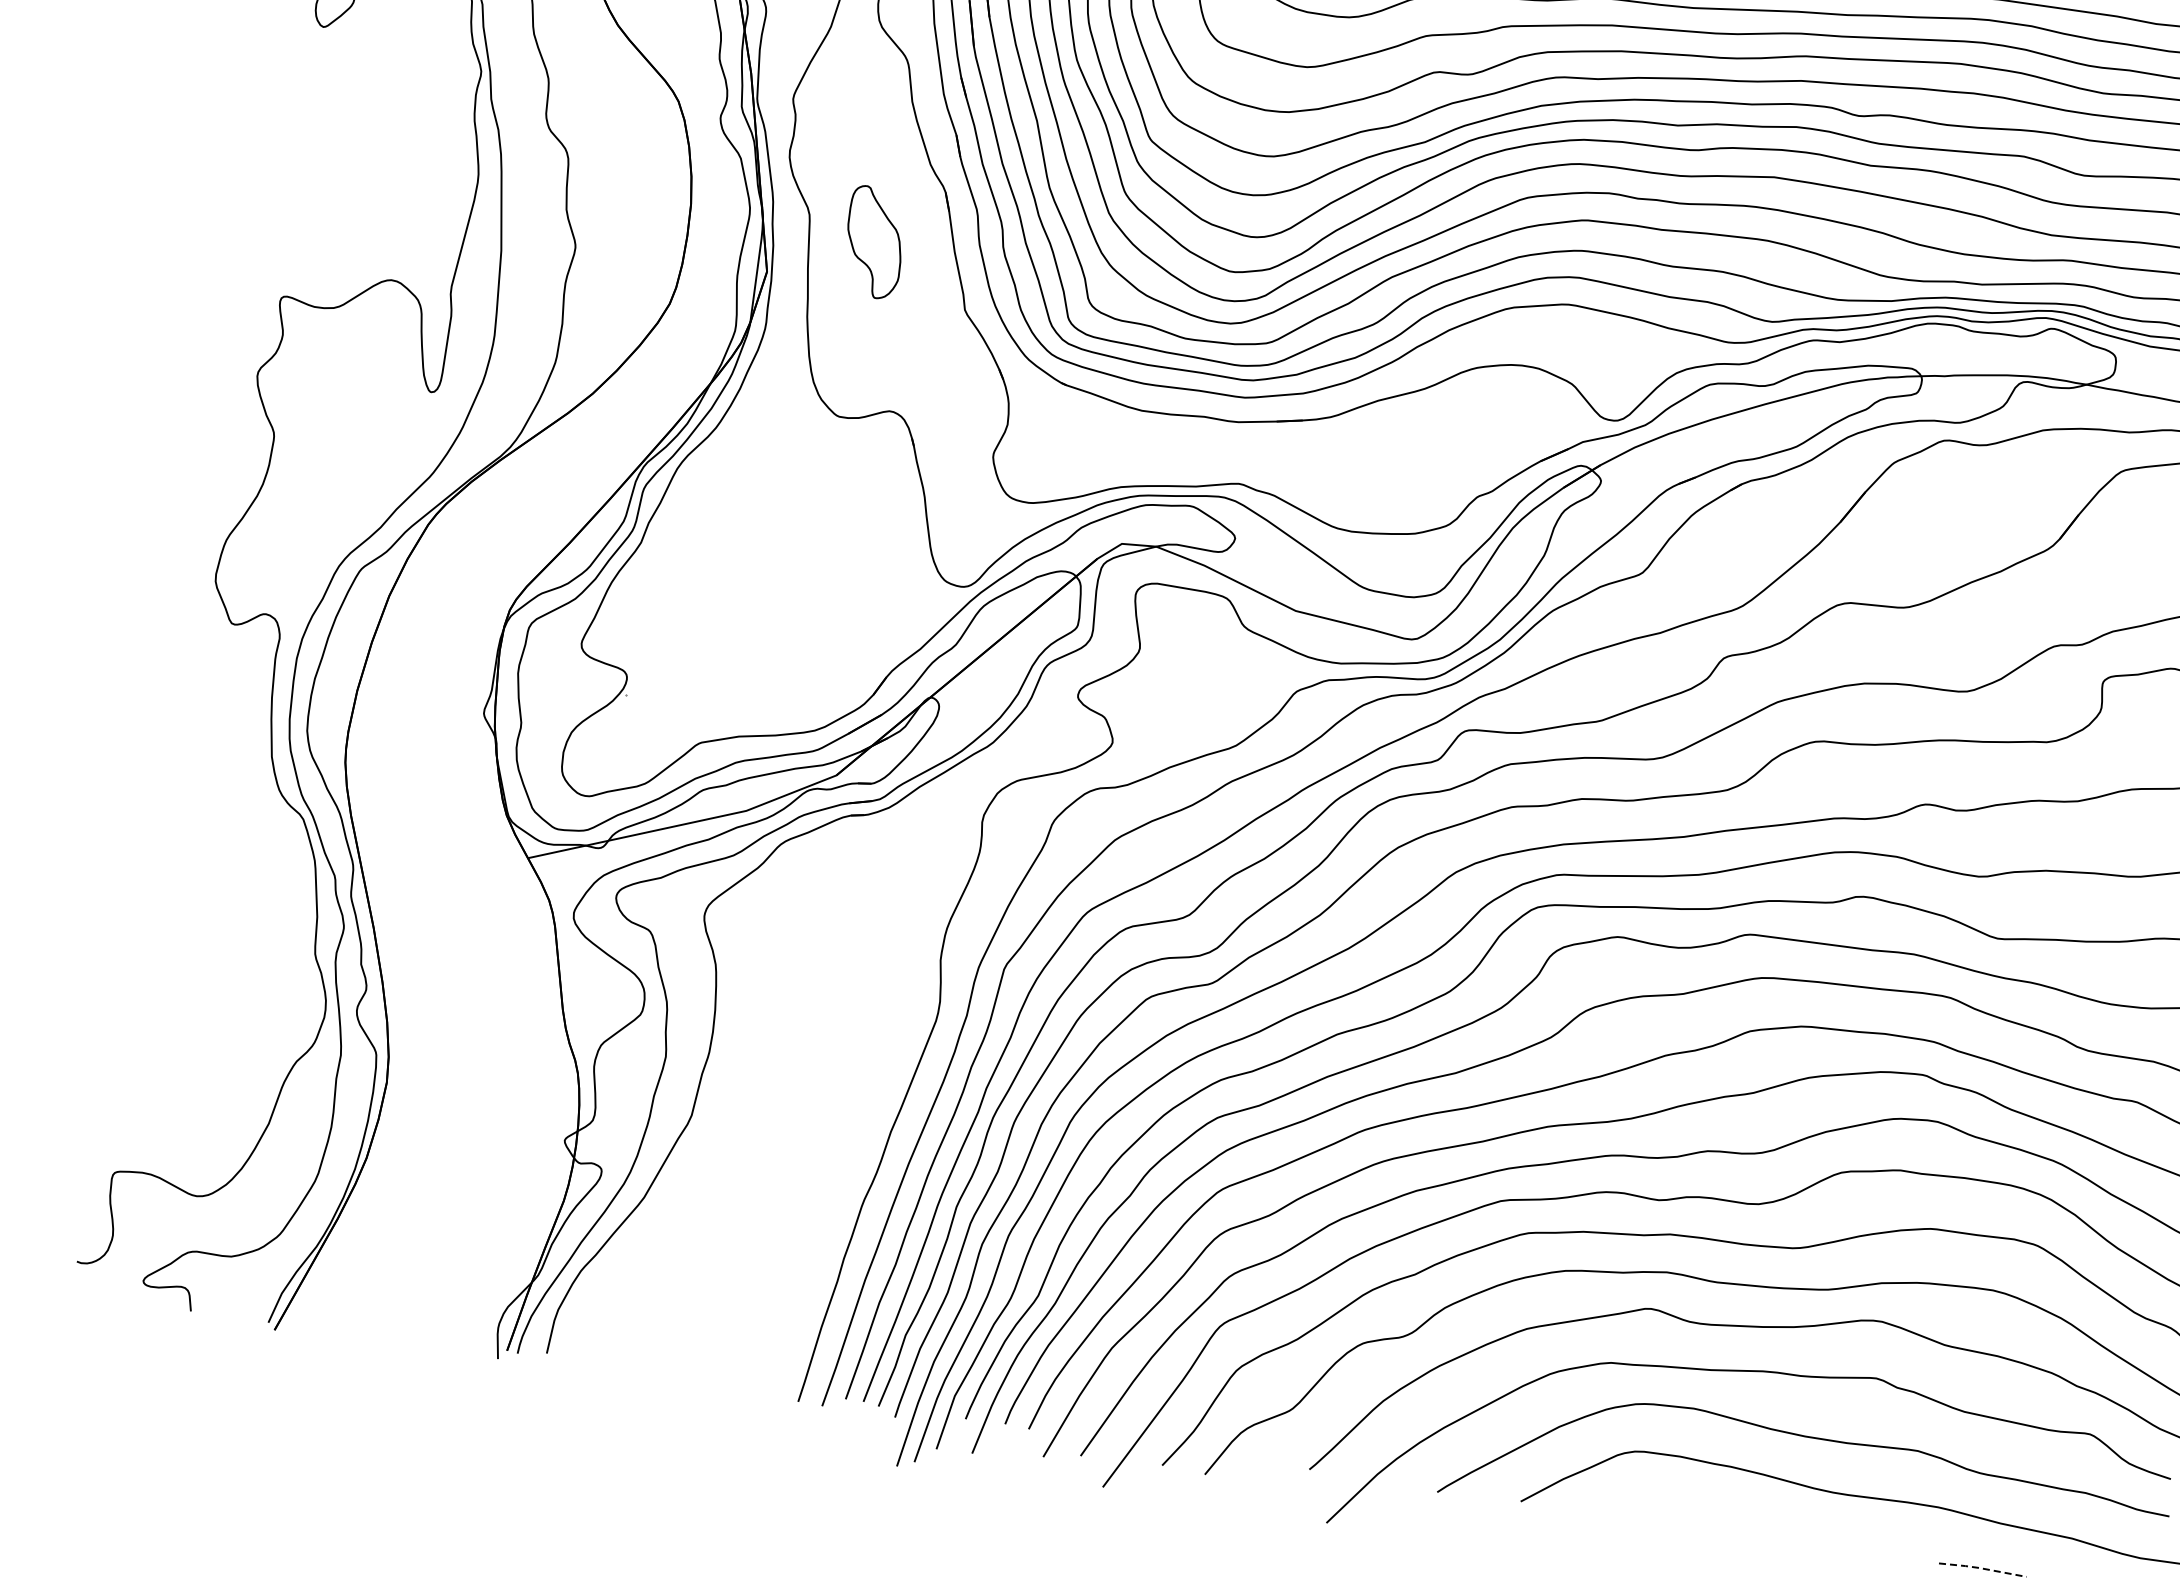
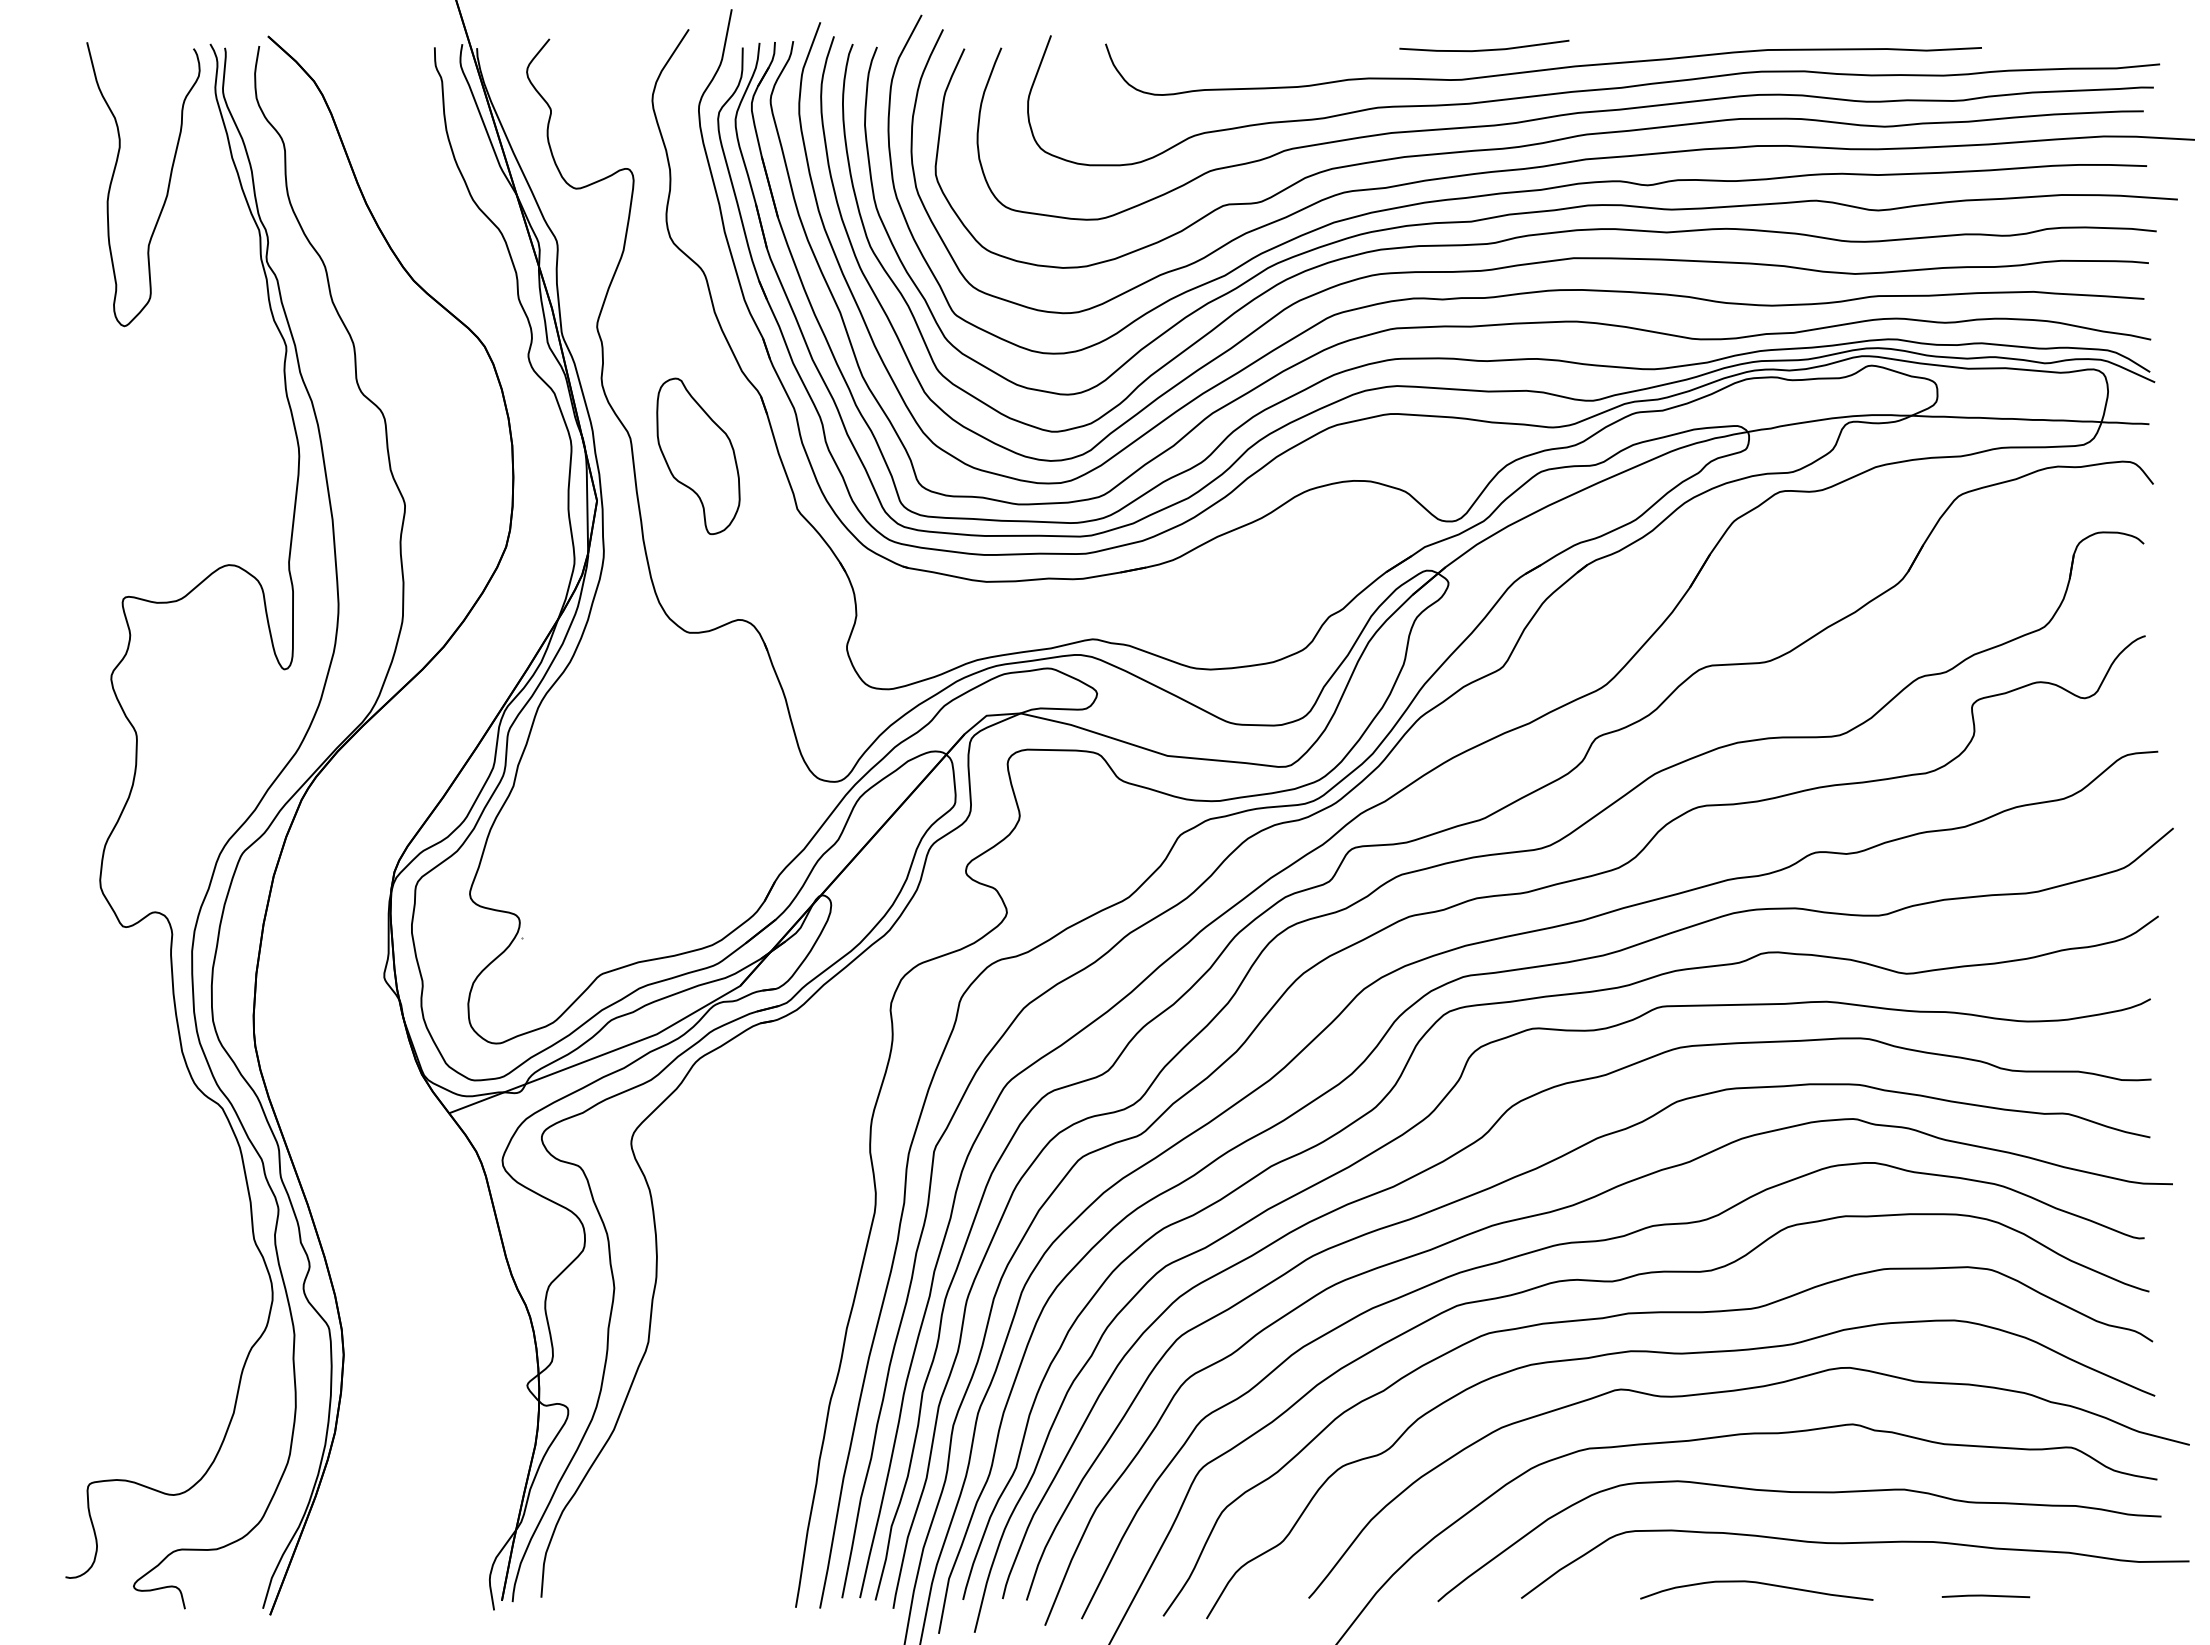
part: (874, 241) -> (698, 455), size x1.43
curve: (1756, 1522) -> (1756, 1583), added
line: (1981, 1568) -> (1984, 1595), dashed -> solid

